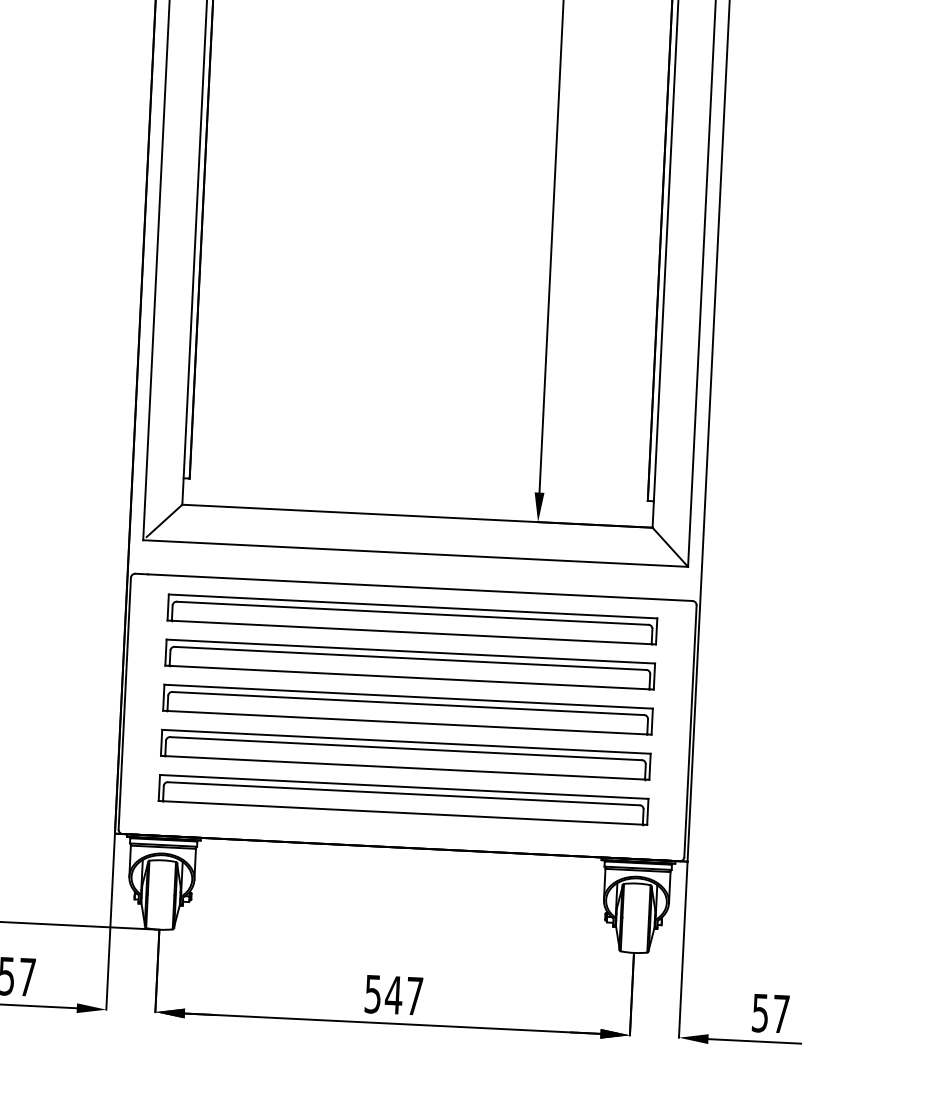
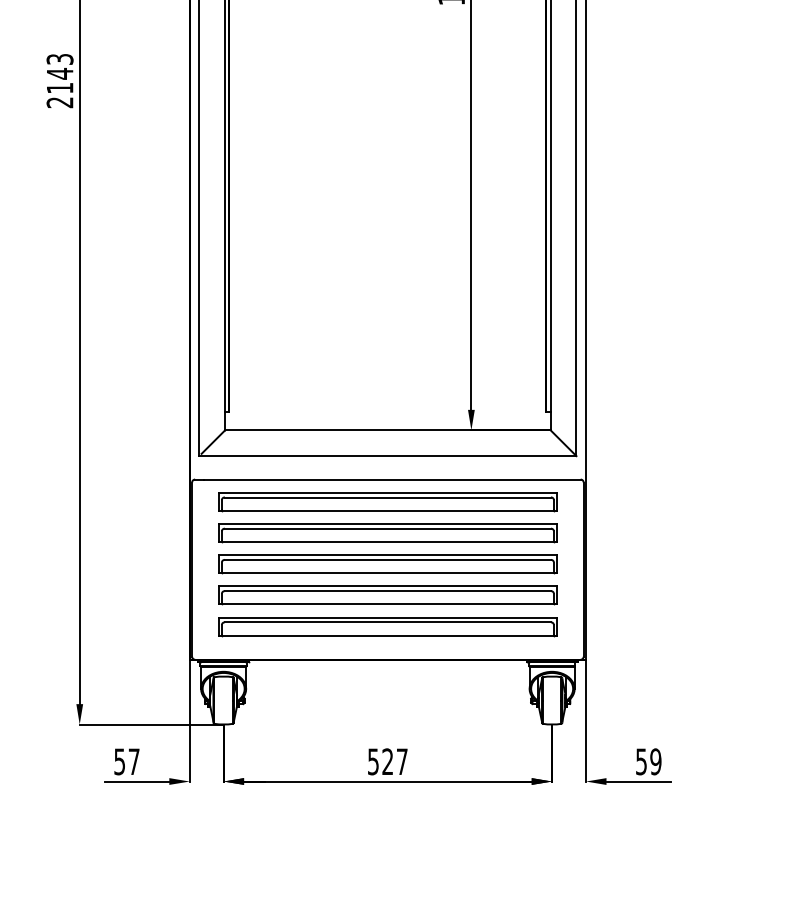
text: (393, 994) -> (387, 761), 547 -> 527
text: (780, 1013) -> (655, 761), 57 -> 59

